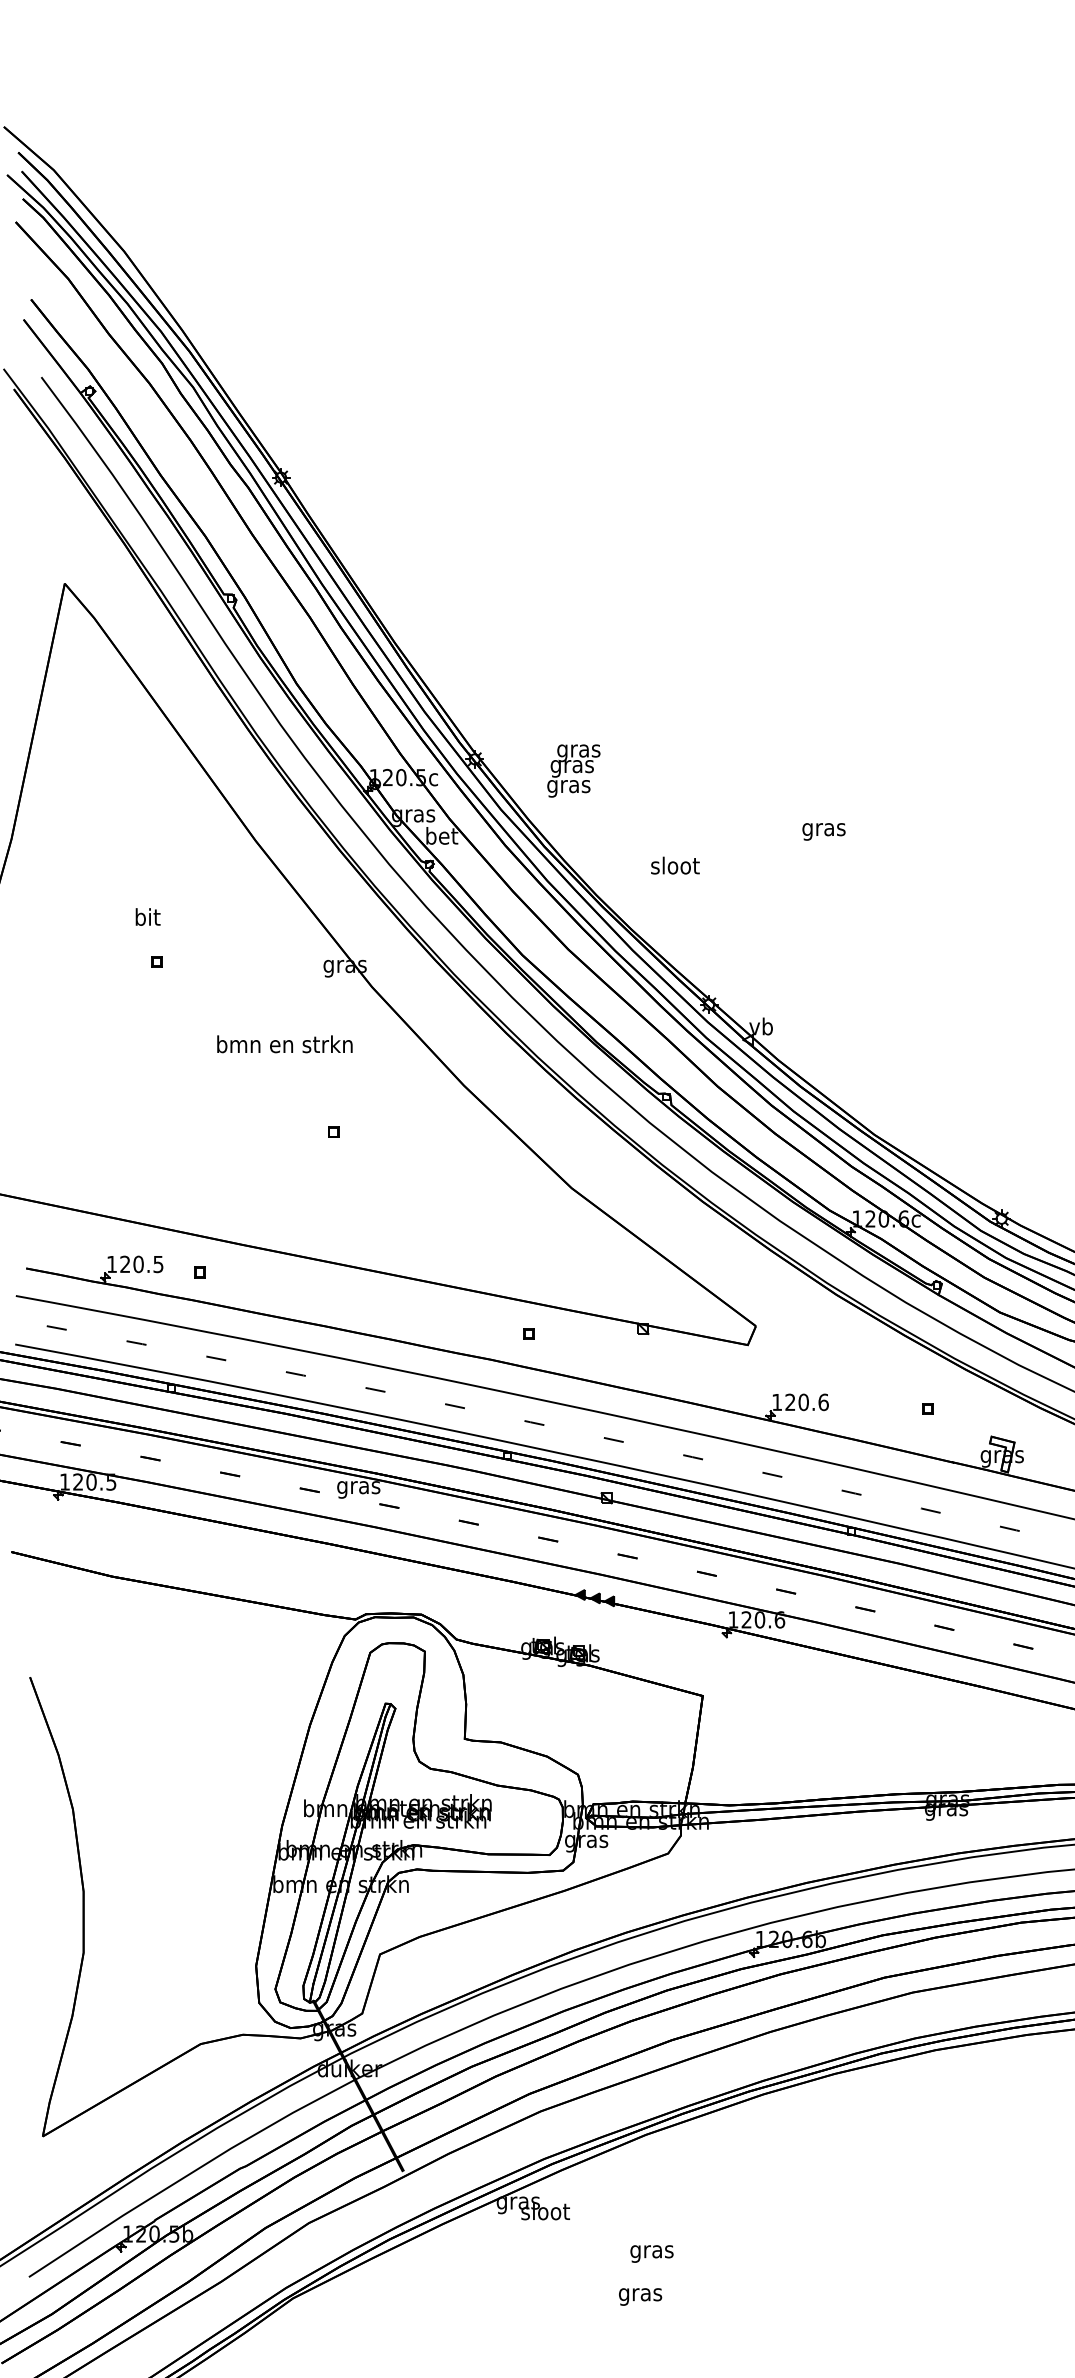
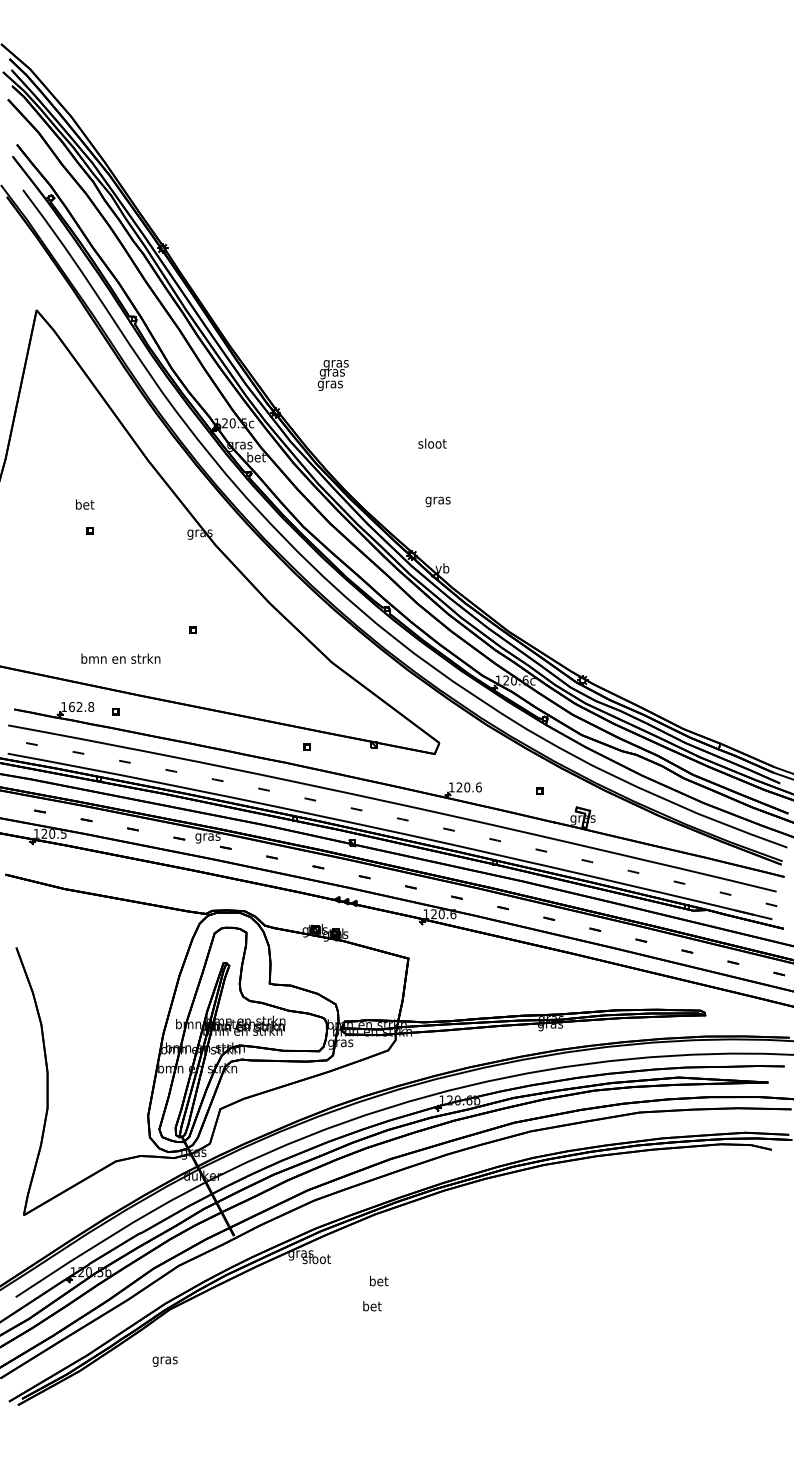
text: (572, 771) -> (332, 375), moved
text: (822, 831) -> (437, 501), moved
text: (675, 865) -> (432, 443), moved
text: (148, 916) -> (85, 504), bit -> bet
text: (284, 1043) -> (120, 658), moved
text: (141, 1265) -> (81, 707), 120.5 -> 162.8
text: (651, 2251) -> (378, 1282), gras -> bet
text: (639, 2294) -> (371, 1307), gras -> bet

